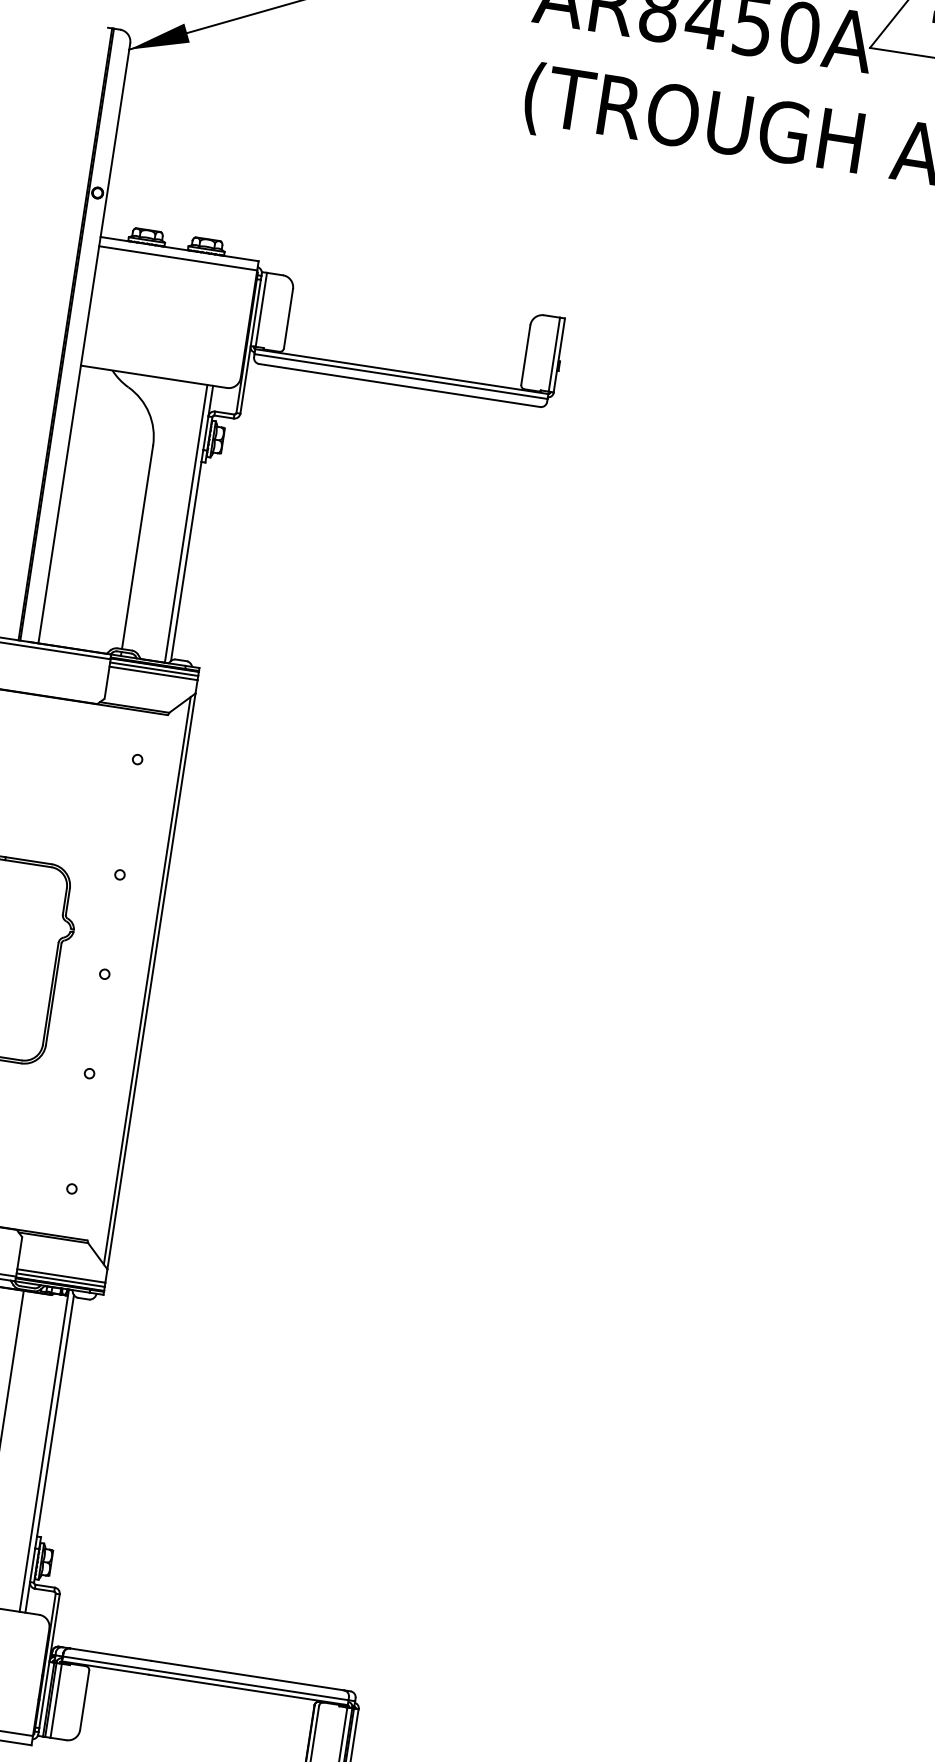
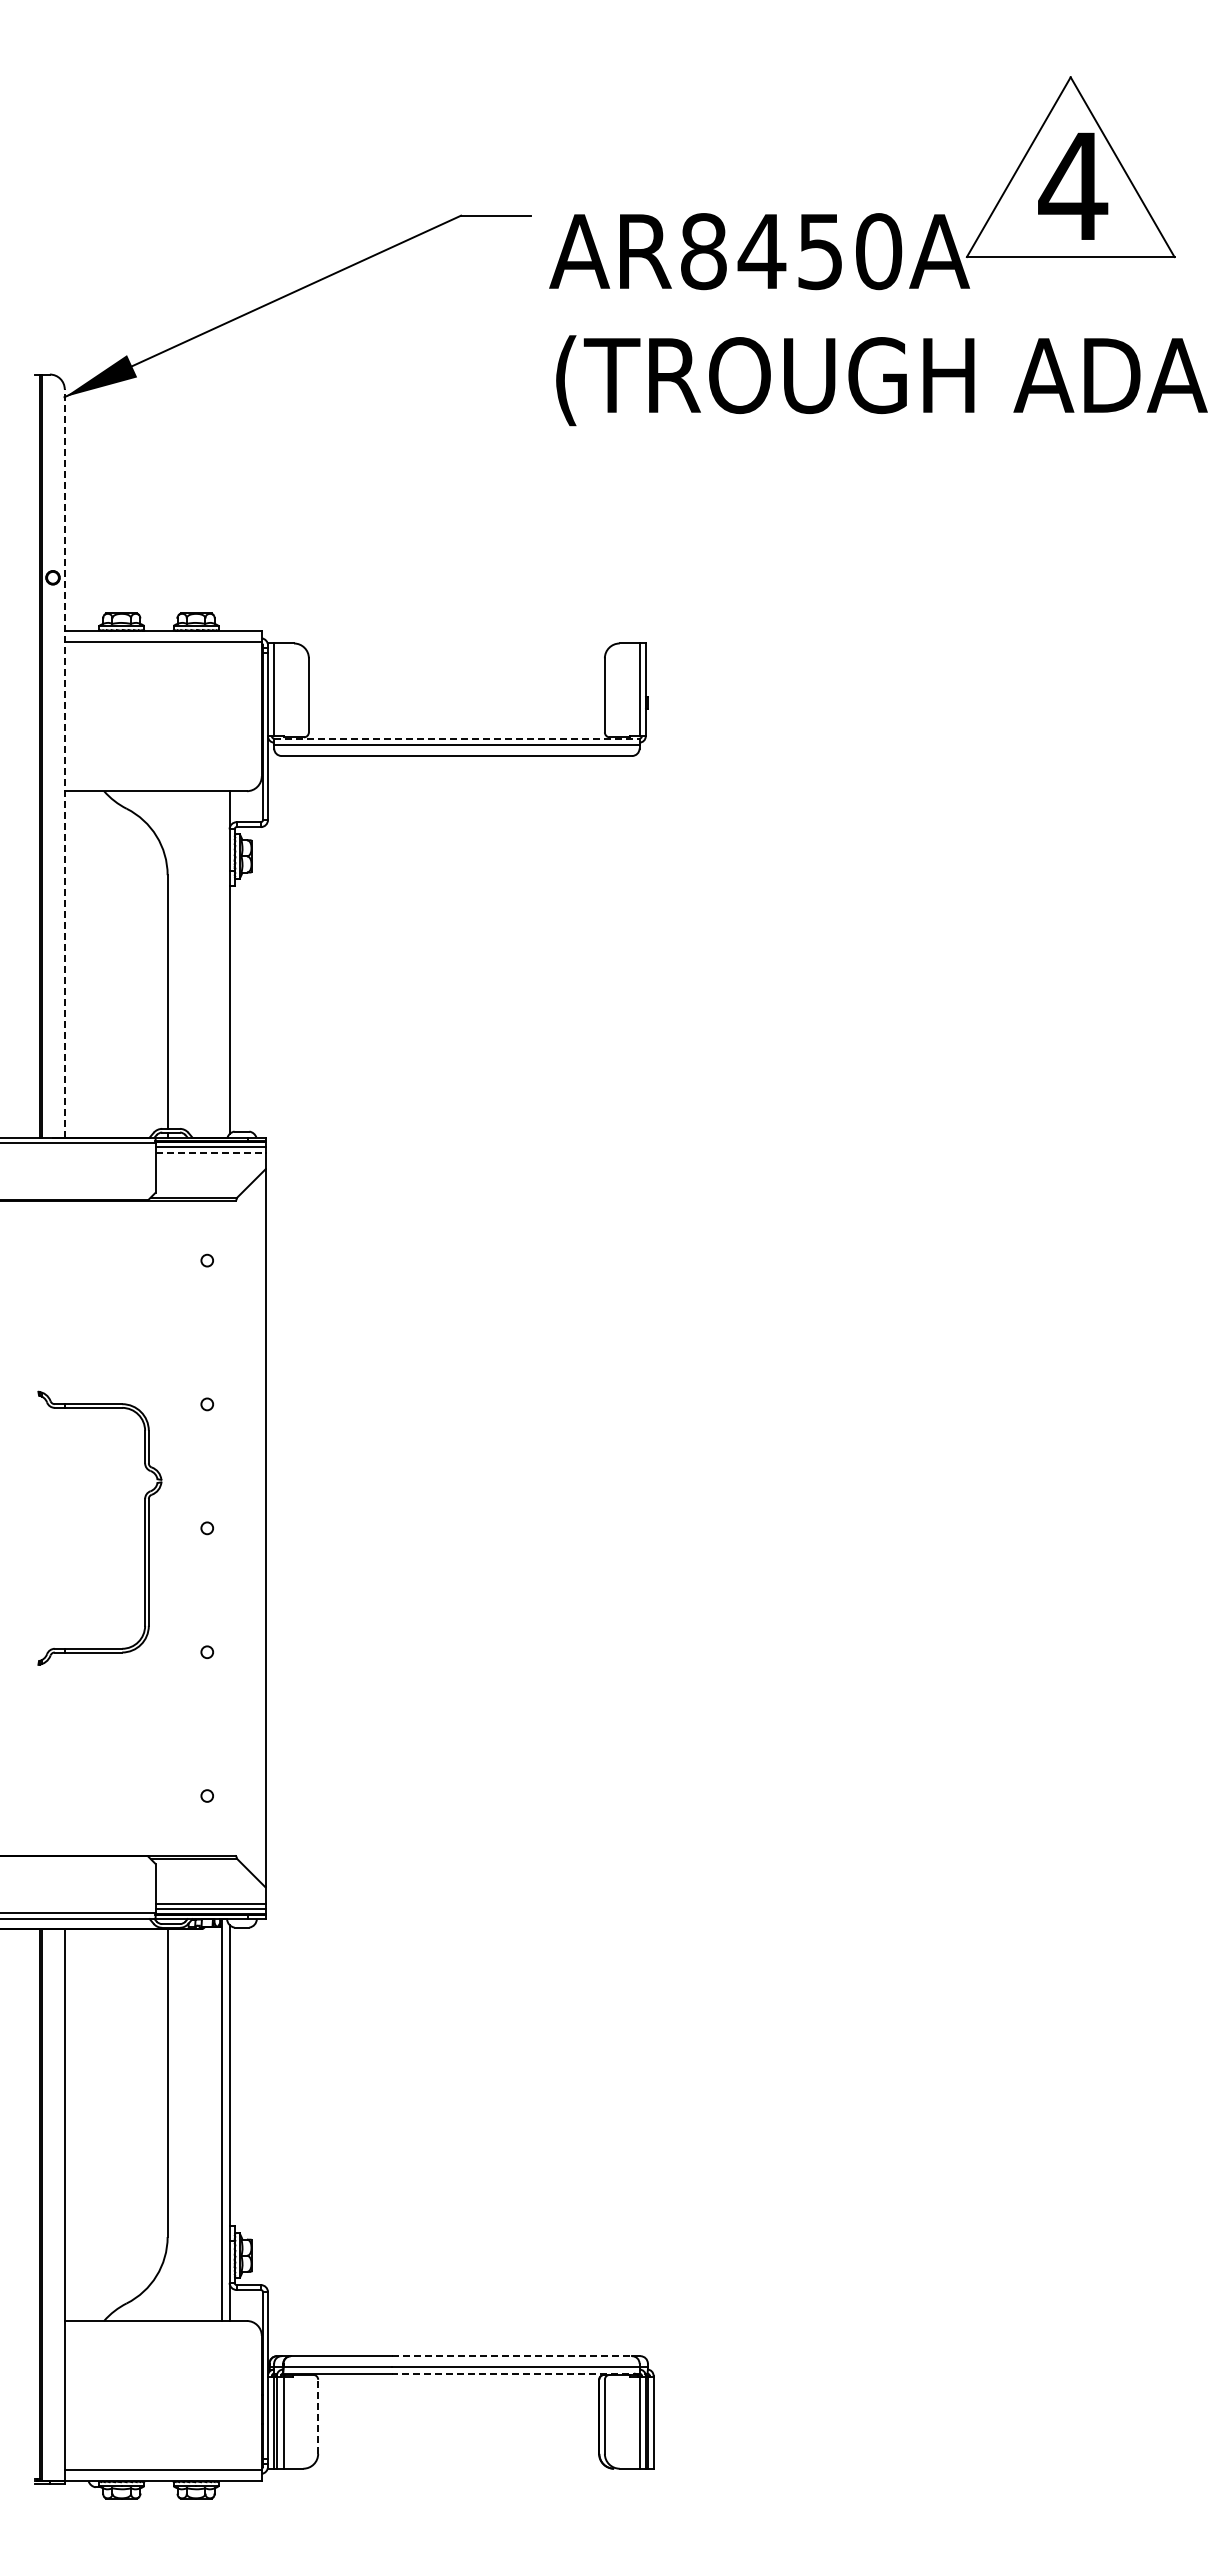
line: (84, 342) -> (64, 762), solid -> dashed
line: (401, 371) -> (456, 738), solid -> dashed
line: (186, 523) -> (222, 964), removed
line: (153, 673) -> (210, 1152), solid -> dashed
line: (147, 980) -> (260, 1528), removed
line: (247, 1675) -> (512, 2356), solid -> dashed
line: (248, 1689) -> (515, 2373), solid -> dashed
line: (84, 1700) -> (318, 2416), solid -> dashed

